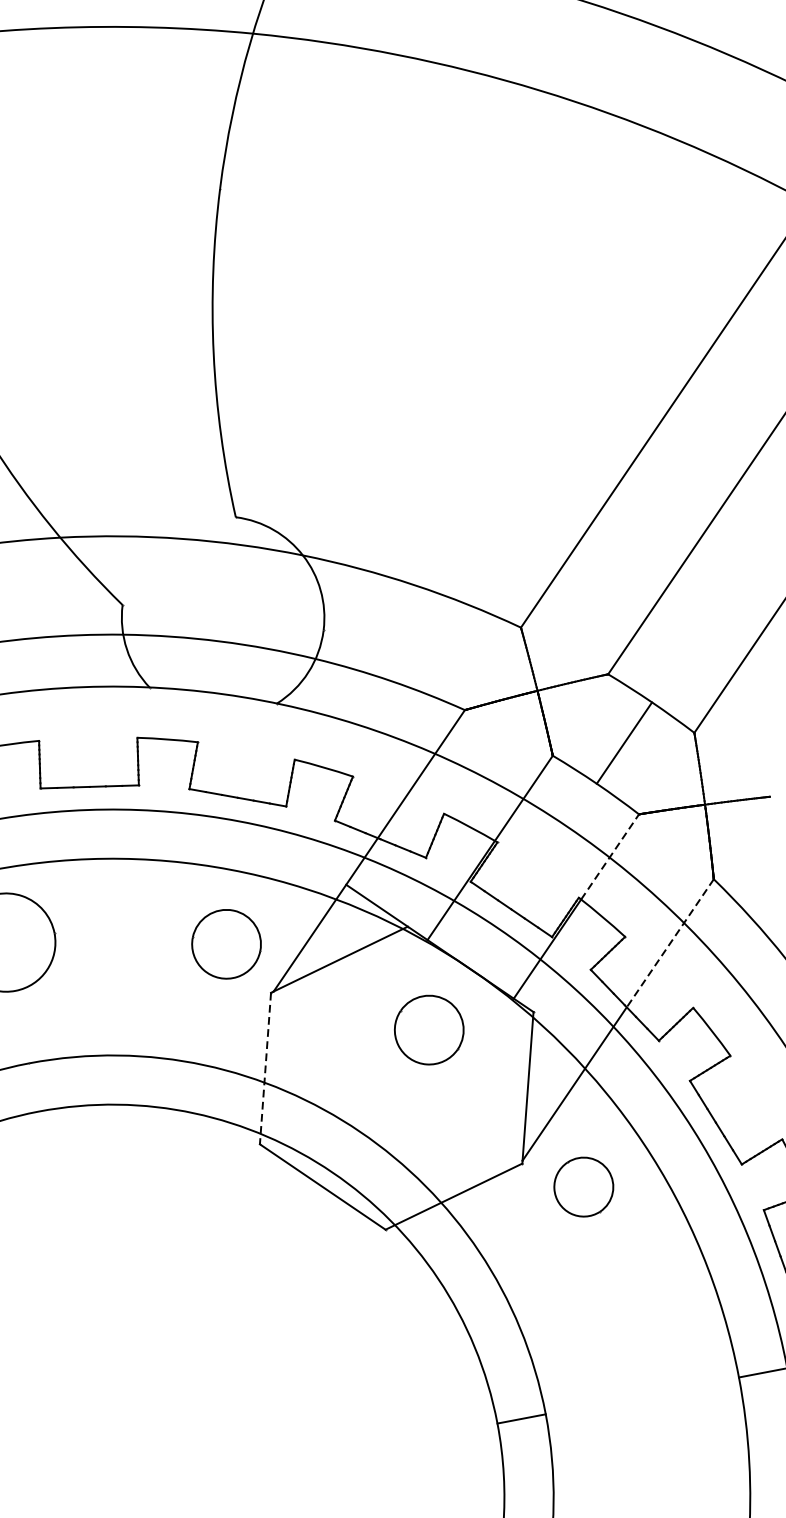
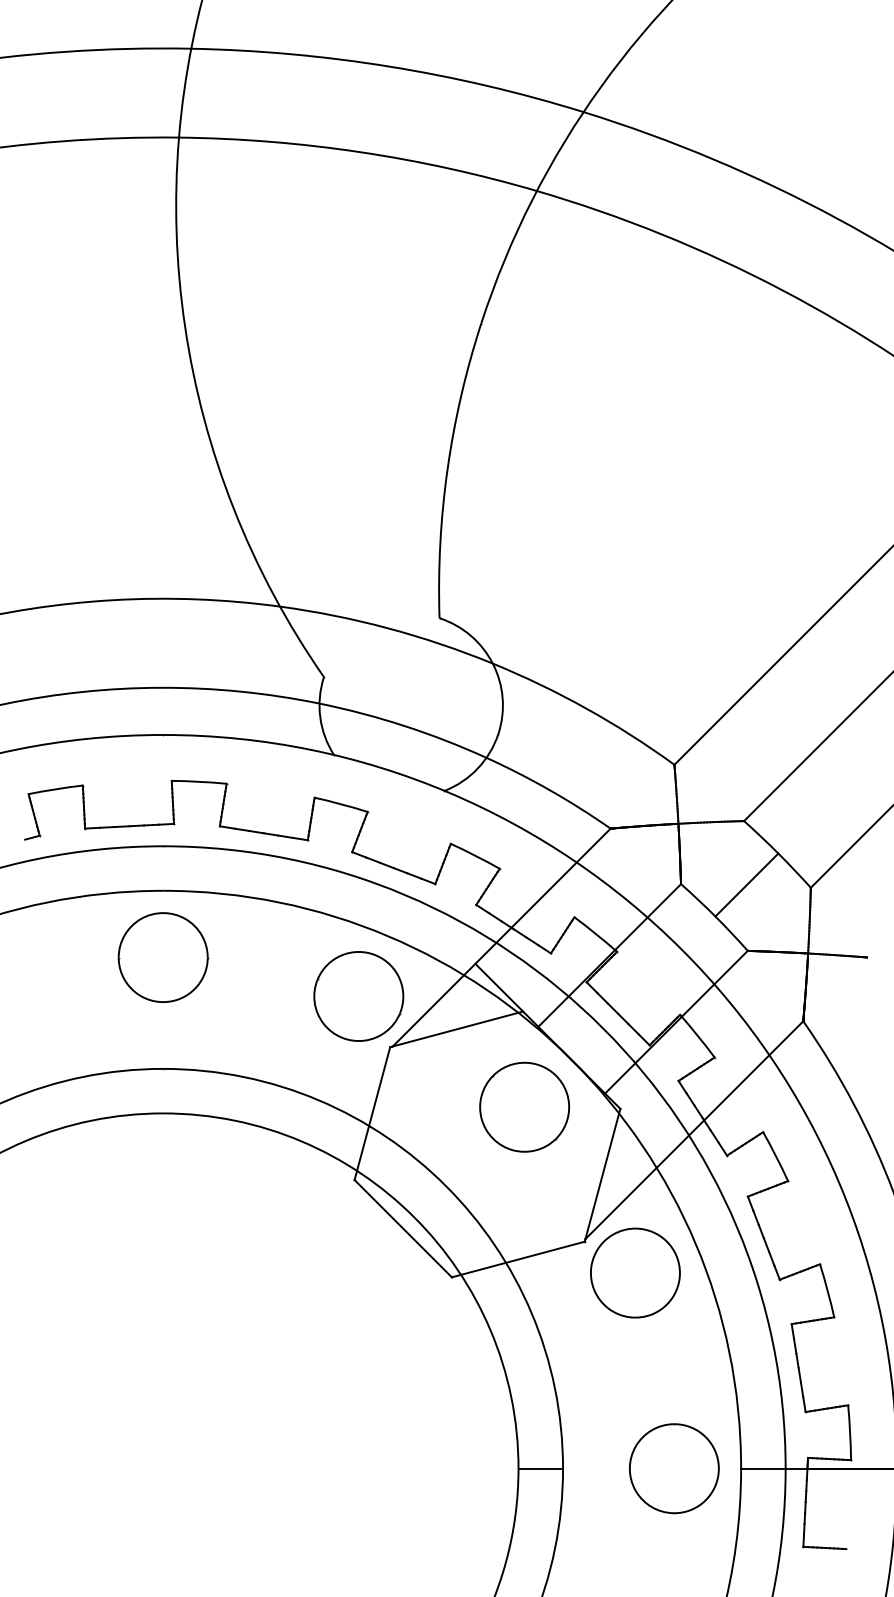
line: (609, 856) -> (714, 983), dashed -> solid
part: (226, 944) -> (358, 996), size x1.43
line: (670, 944) -> (753, 1071), dashed -> solid
part: (429, 1029) -> (524, 1106), size x1.43
line: (265, 1068) -> (372, 1113), dashed -> solid
part: (583, 1186) -> (635, 1272), size x1.67
part: (666, 1391) -> (674, 1468), added

